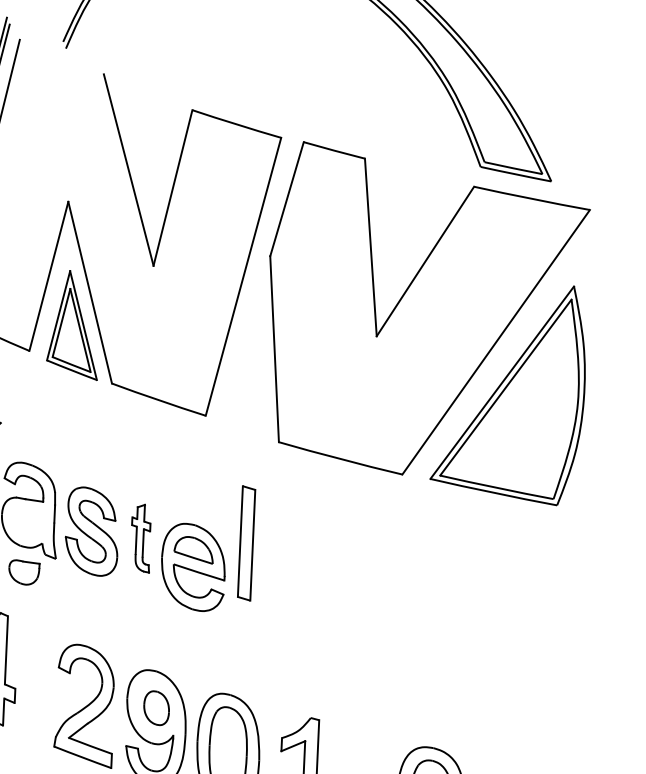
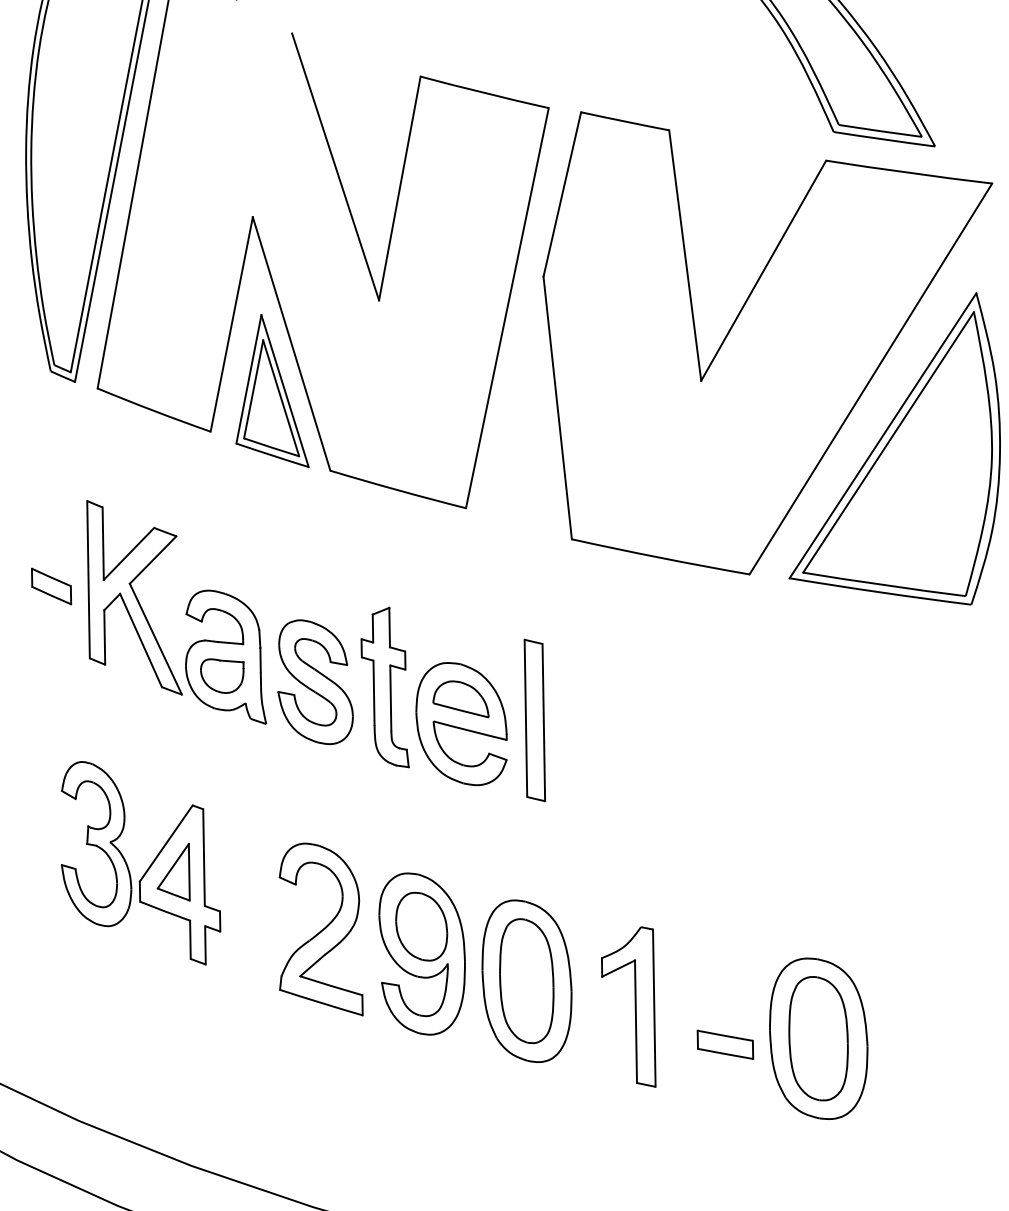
part: (140, 538) -> (384, 687), size x1.67
part: (246, 543) -> (534, 720), moved
part: (24, 572) -> (222, 675), moved
part: (156, 708) -> (421, 926), size x1.43

